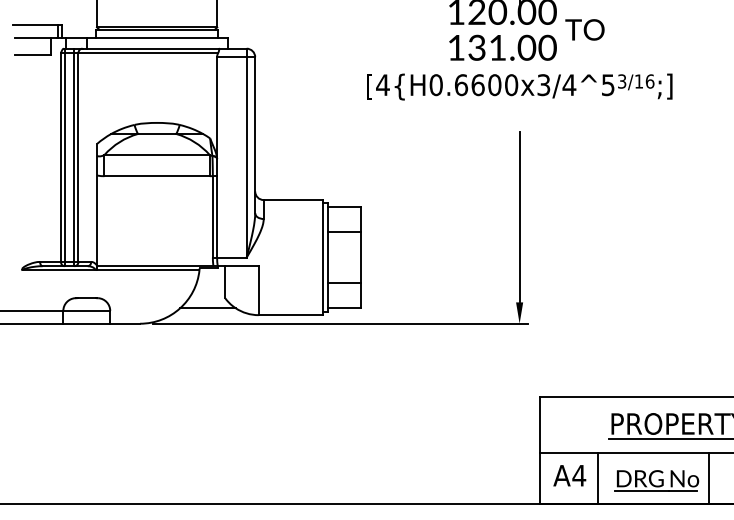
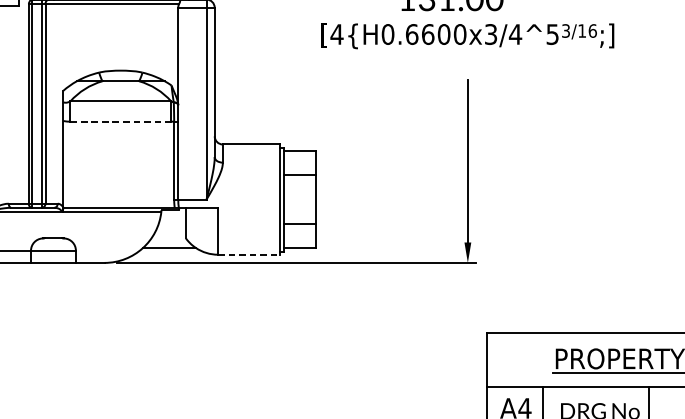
line: (157, 176) -> (121, 121), solid -> dashed
line: (291, 315) -> (249, 255), solid -> dashed

